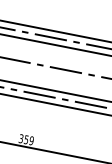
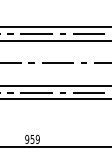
text: (21, 138) -> (27, 139), 359 -> 959

